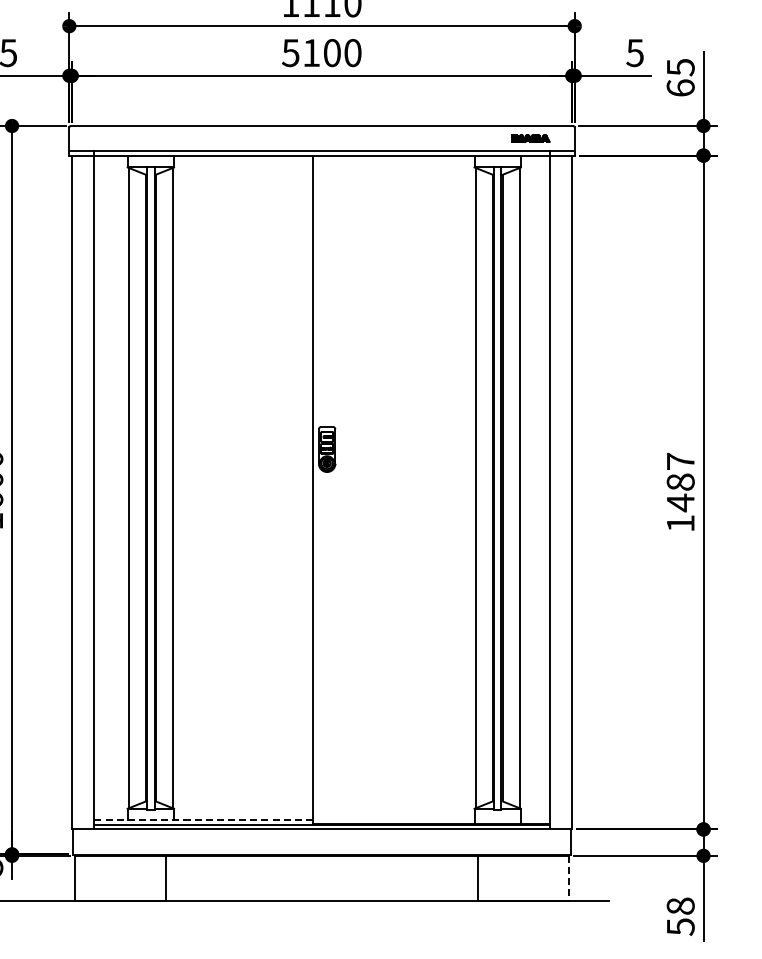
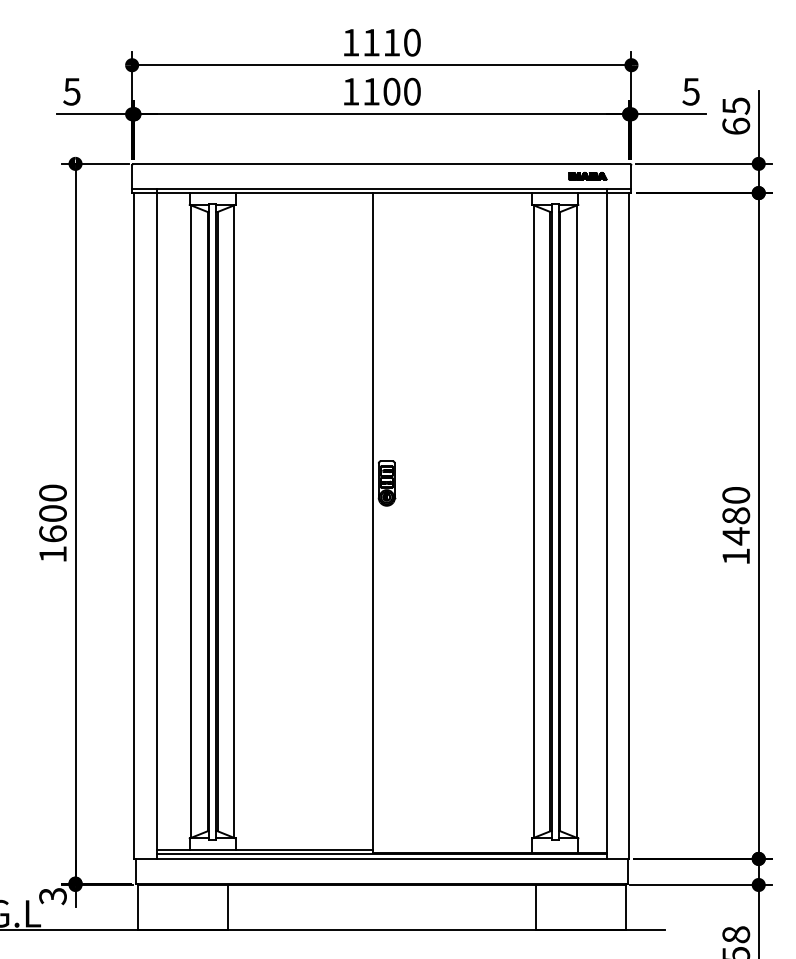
text: (290, 52) -> (350, 91), 5100 -> 1100
text: (681, 460) -> (736, 494), 1487 -> 1480
line: (203, 819) -> (264, 849), dashed -> solid
line: (568, 879) -> (625, 908), dashed -> solid

